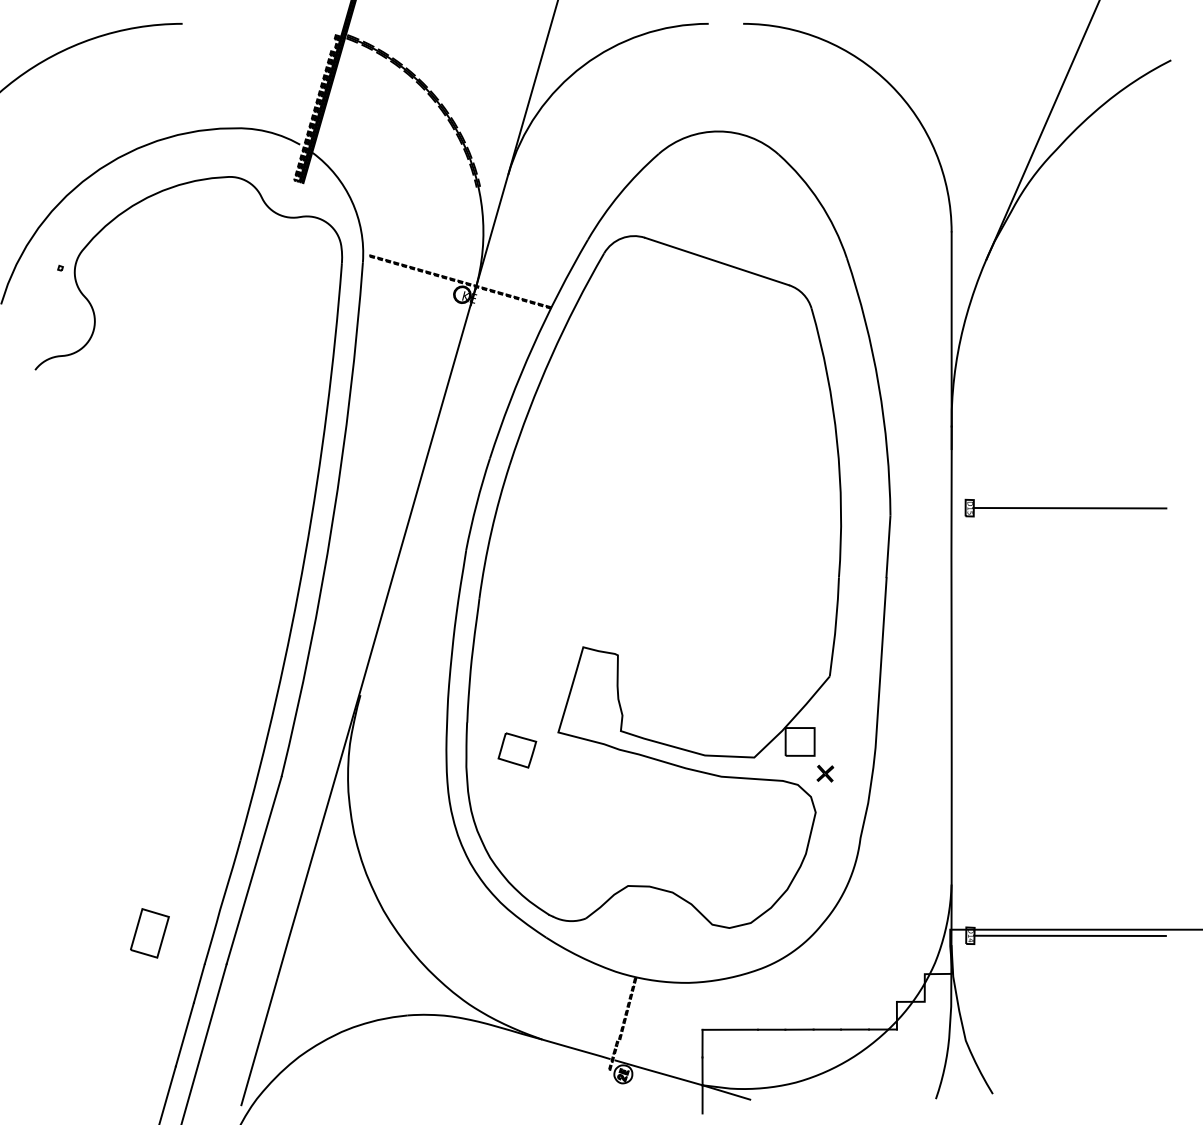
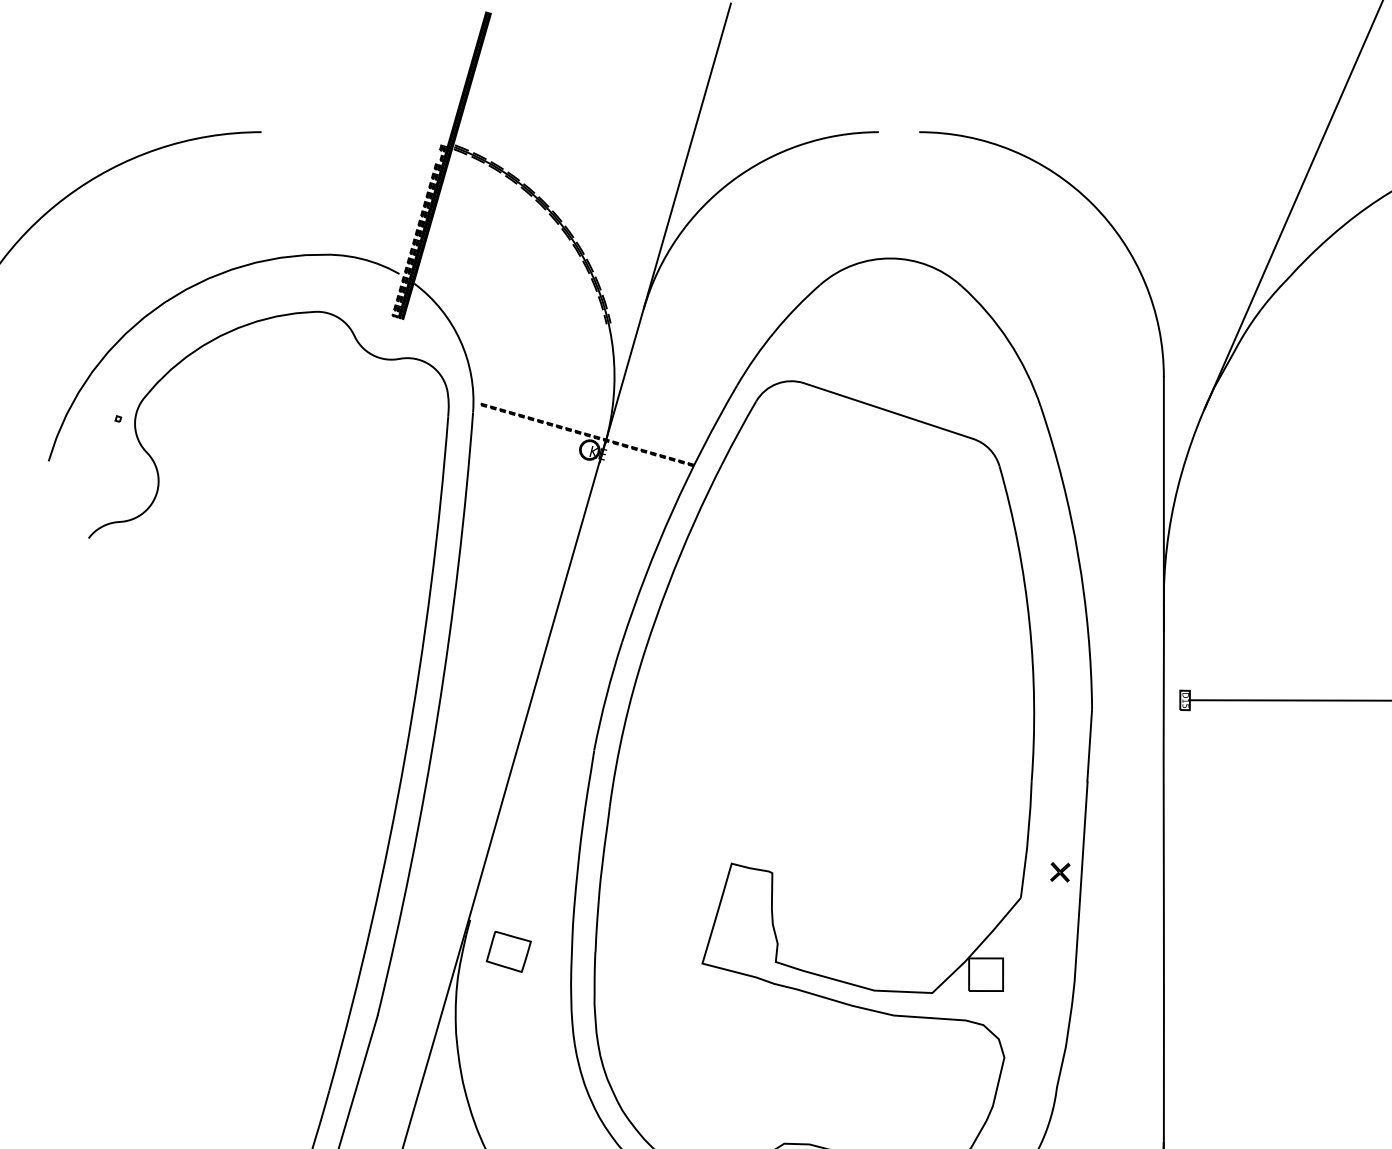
part: (517, 750) -> (508, 951), moved
part: (825, 773) -> (1060, 872), moved

